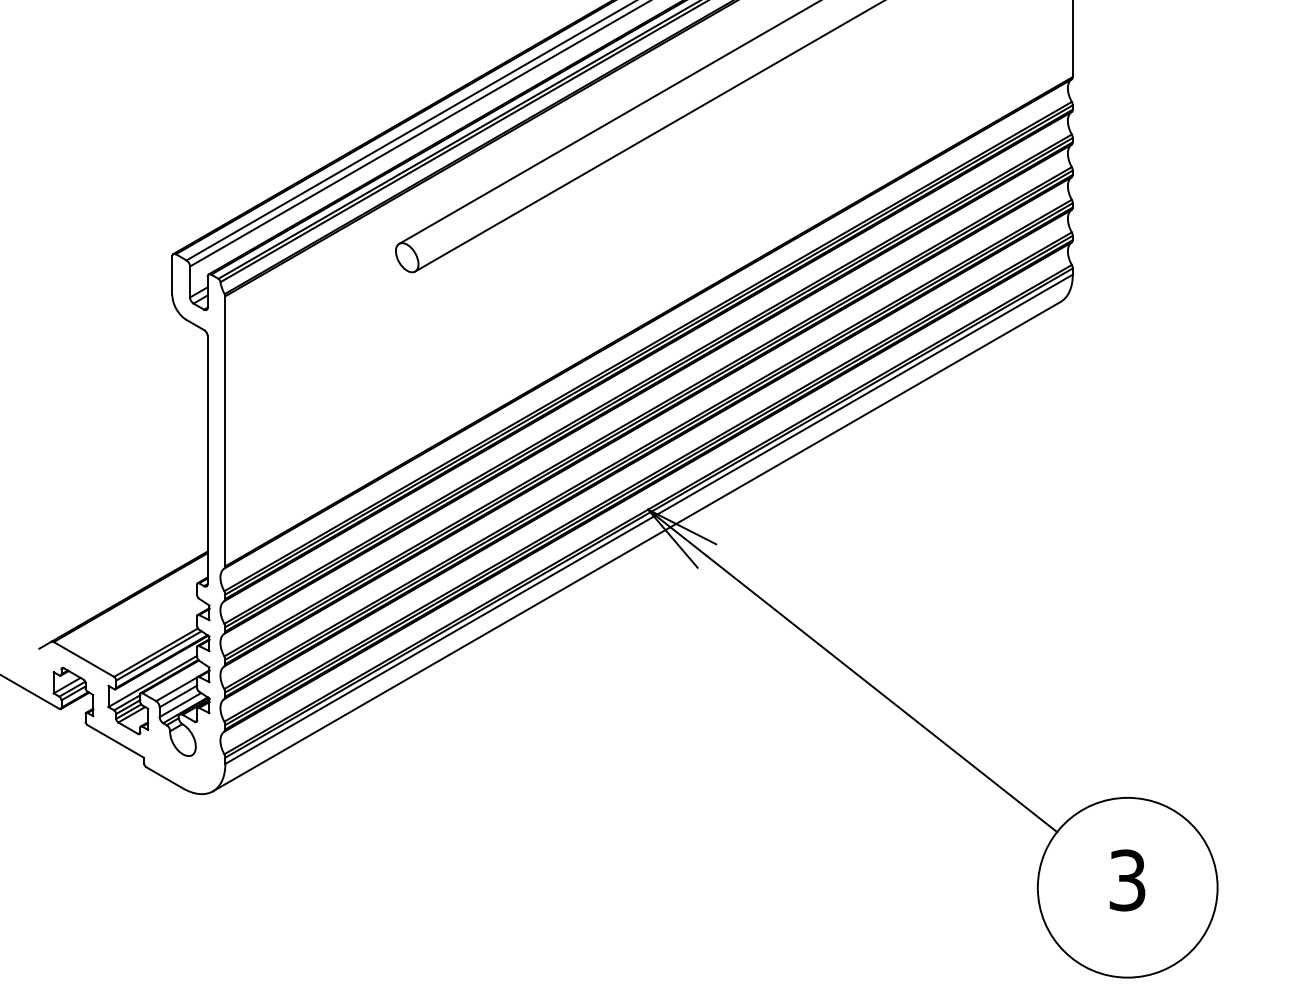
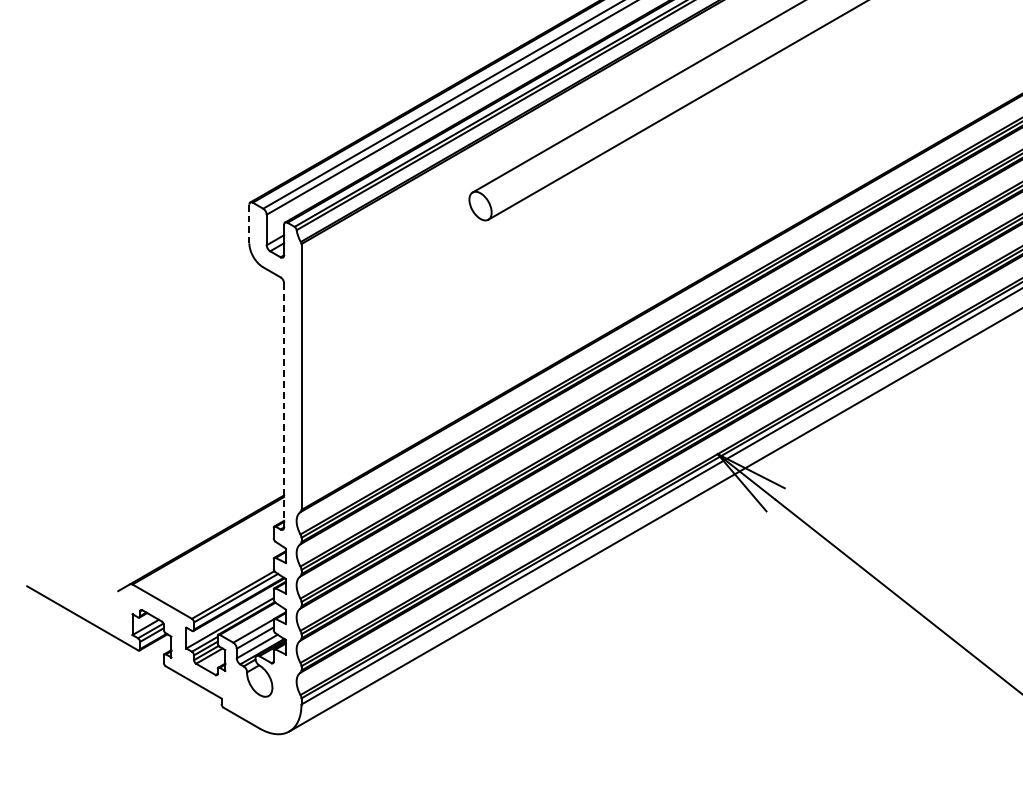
line: (172, 275) -> (249, 223), solid -> dashed
line: (207, 460) -> (283, 405), solid -> dashed

